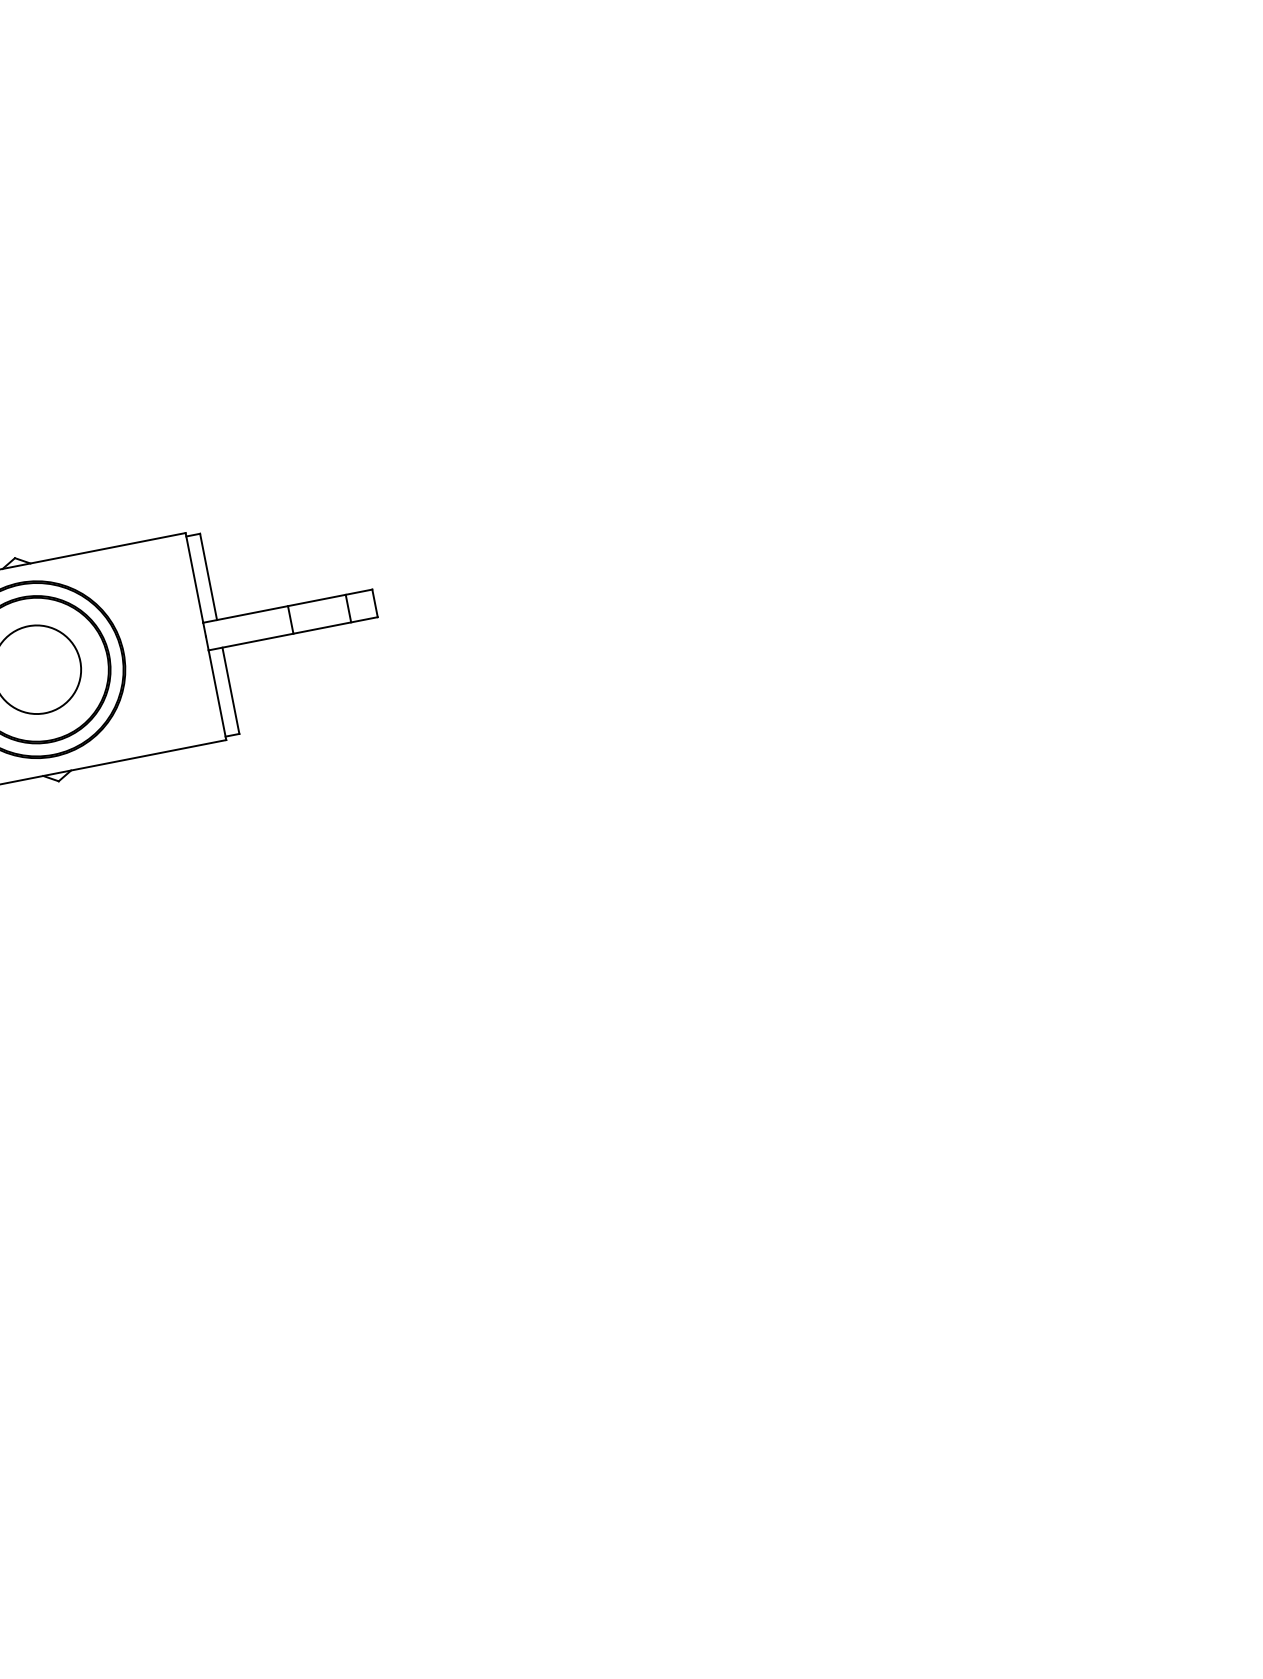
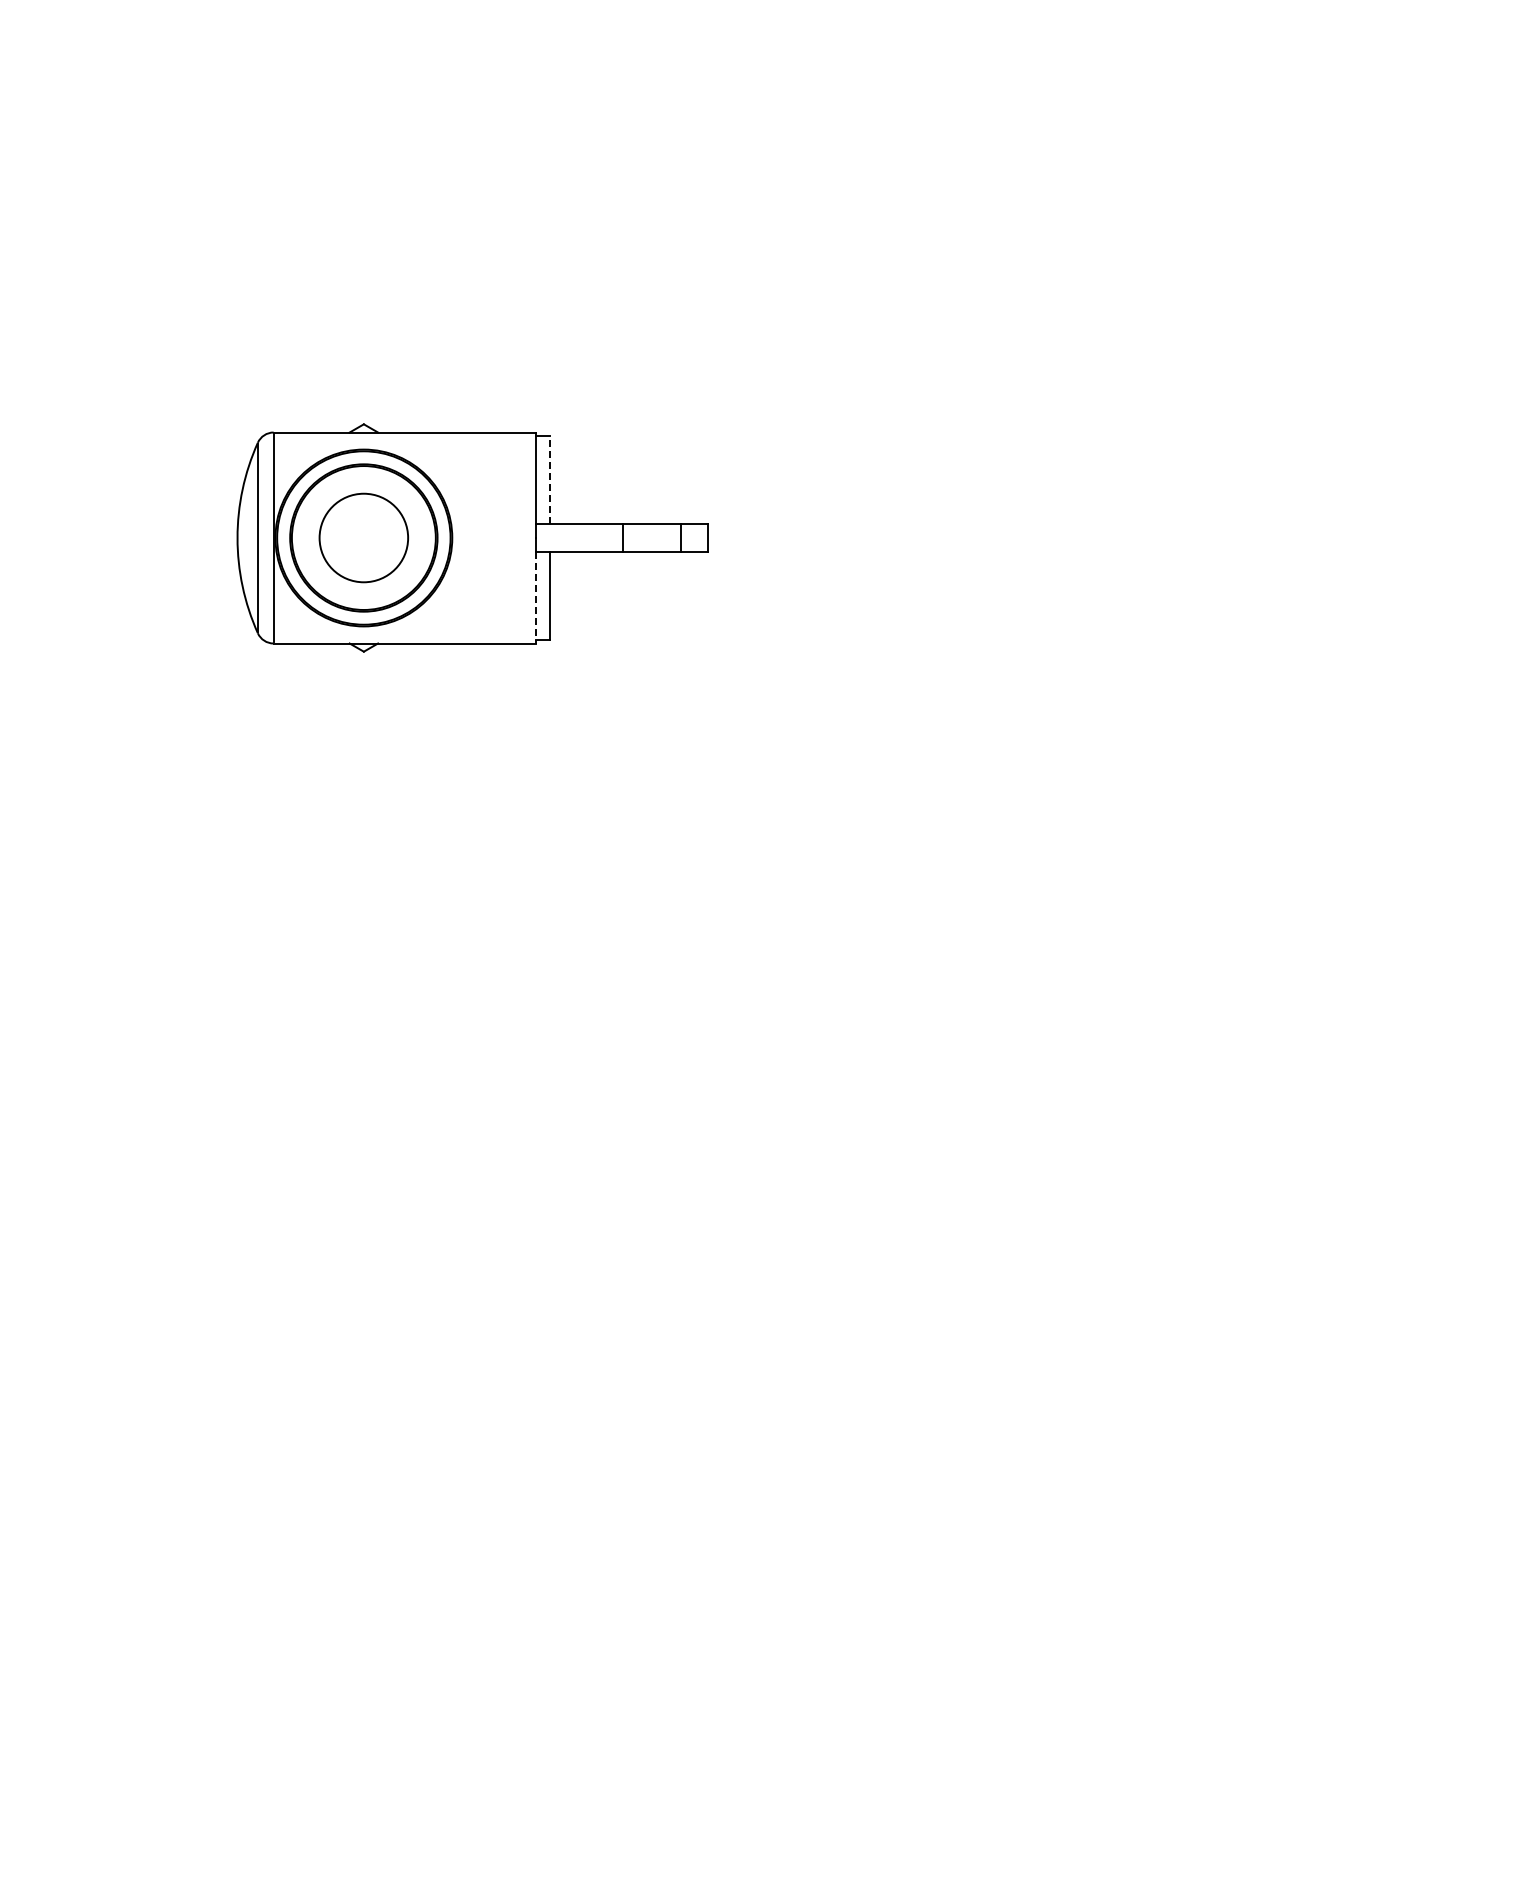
line: (208, 577) -> (550, 480), solid -> dashed
line: (217, 694) -> (536, 597), solid -> dashed

